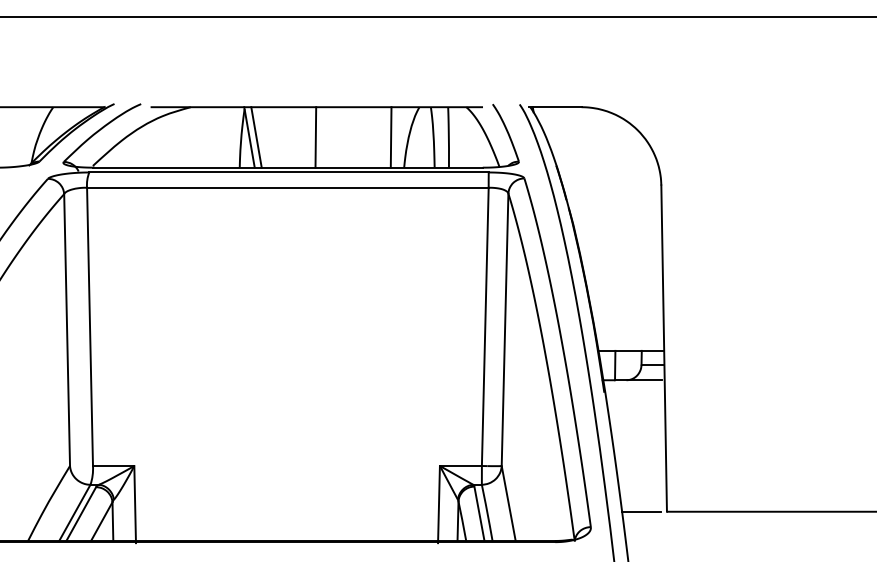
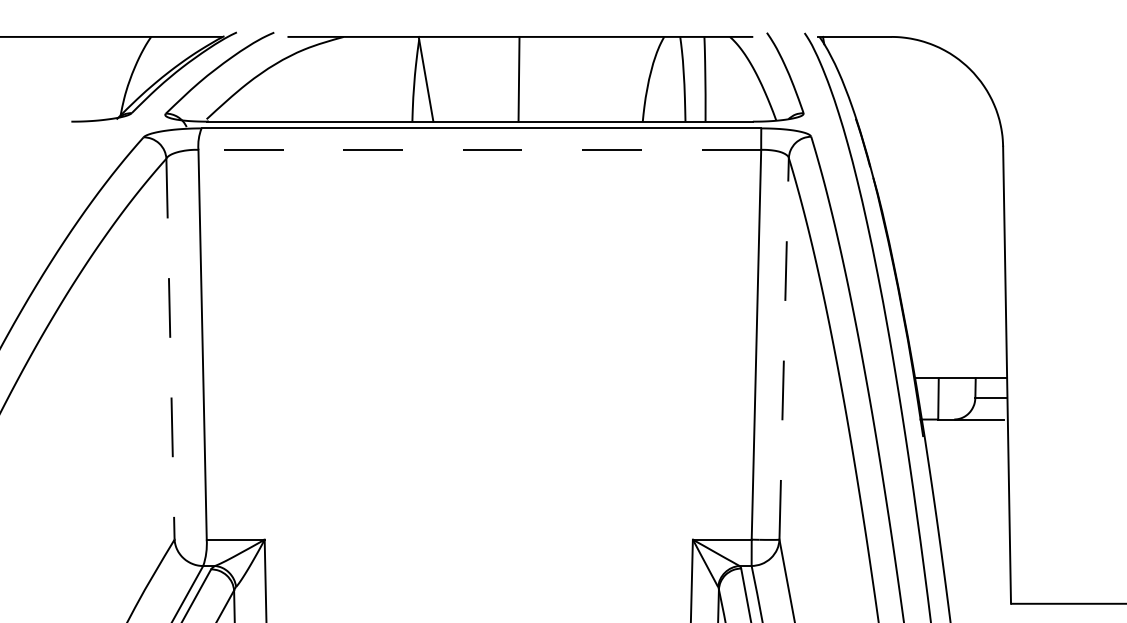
line: (256, 137) -> (435, 79), removed
line: (390, 137) -> (623, 79), removed
line: (287, 187) -> (479, 149), solid -> dashed
line: (505, 329) -> (784, 348), solid -> dashed
line: (67, 330) -> (171, 349), solid -> dashed
line: (641, 511) -> (975, 603), removed

